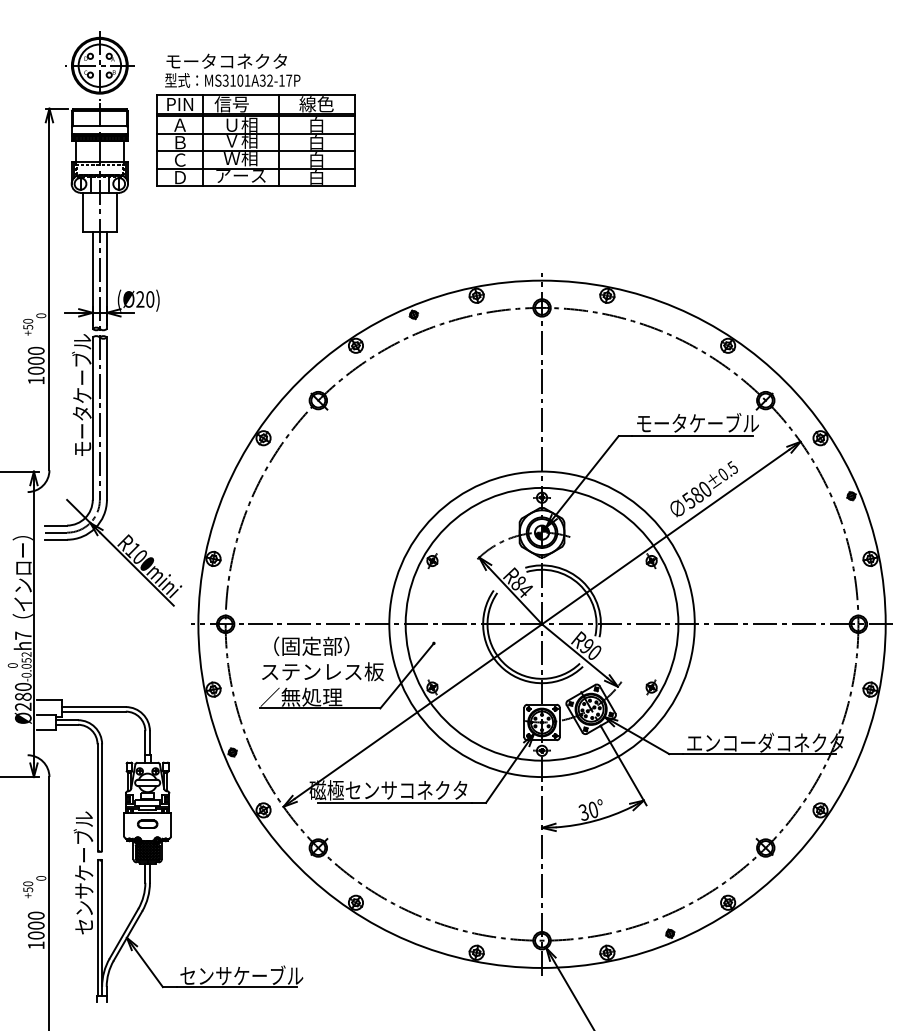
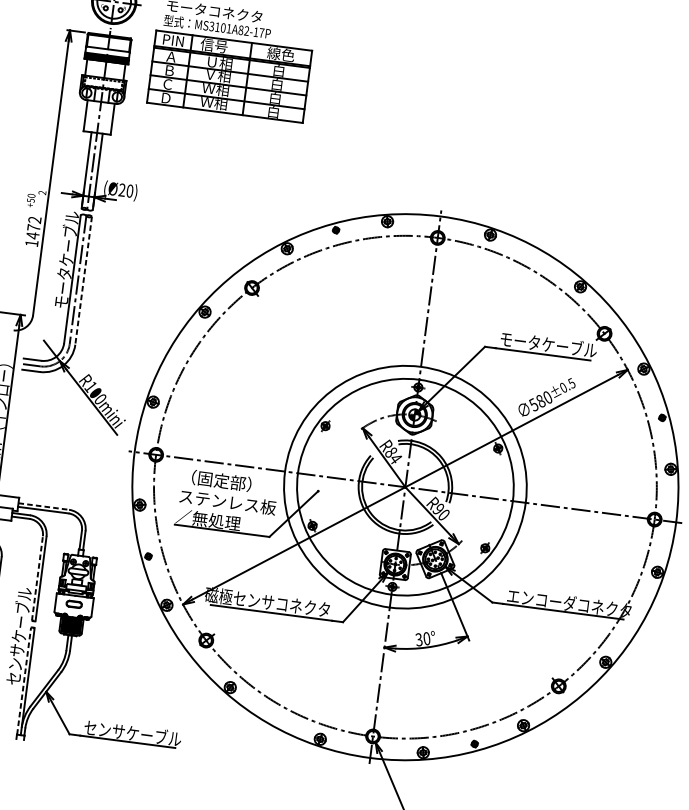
text: (262, 80) -> (240, 30), MS3101A32-17P -> MS3101A82-17P
text: (240, 175) -> (213, 102), アース -> Ｗ相
text: (41, 315) -> (42, 192), 0 -> 2
text: (35, 360) -> (33, 227), 1000 -> 1472
line: (106, 419) -> (83, 281), solid -> dashed
line: (94, 707) -> (44, 506), solid -> dashed
line: (97, 797) -> (37, 578), solid -> dashed
line: (97, 928) -> (24, 681), solid -> dashed

